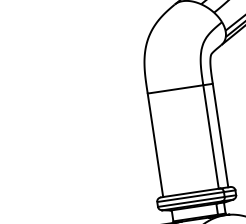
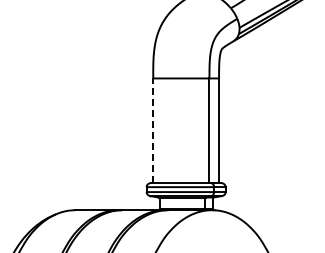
line: (155, 144) -> (153, 130), solid -> dashed

